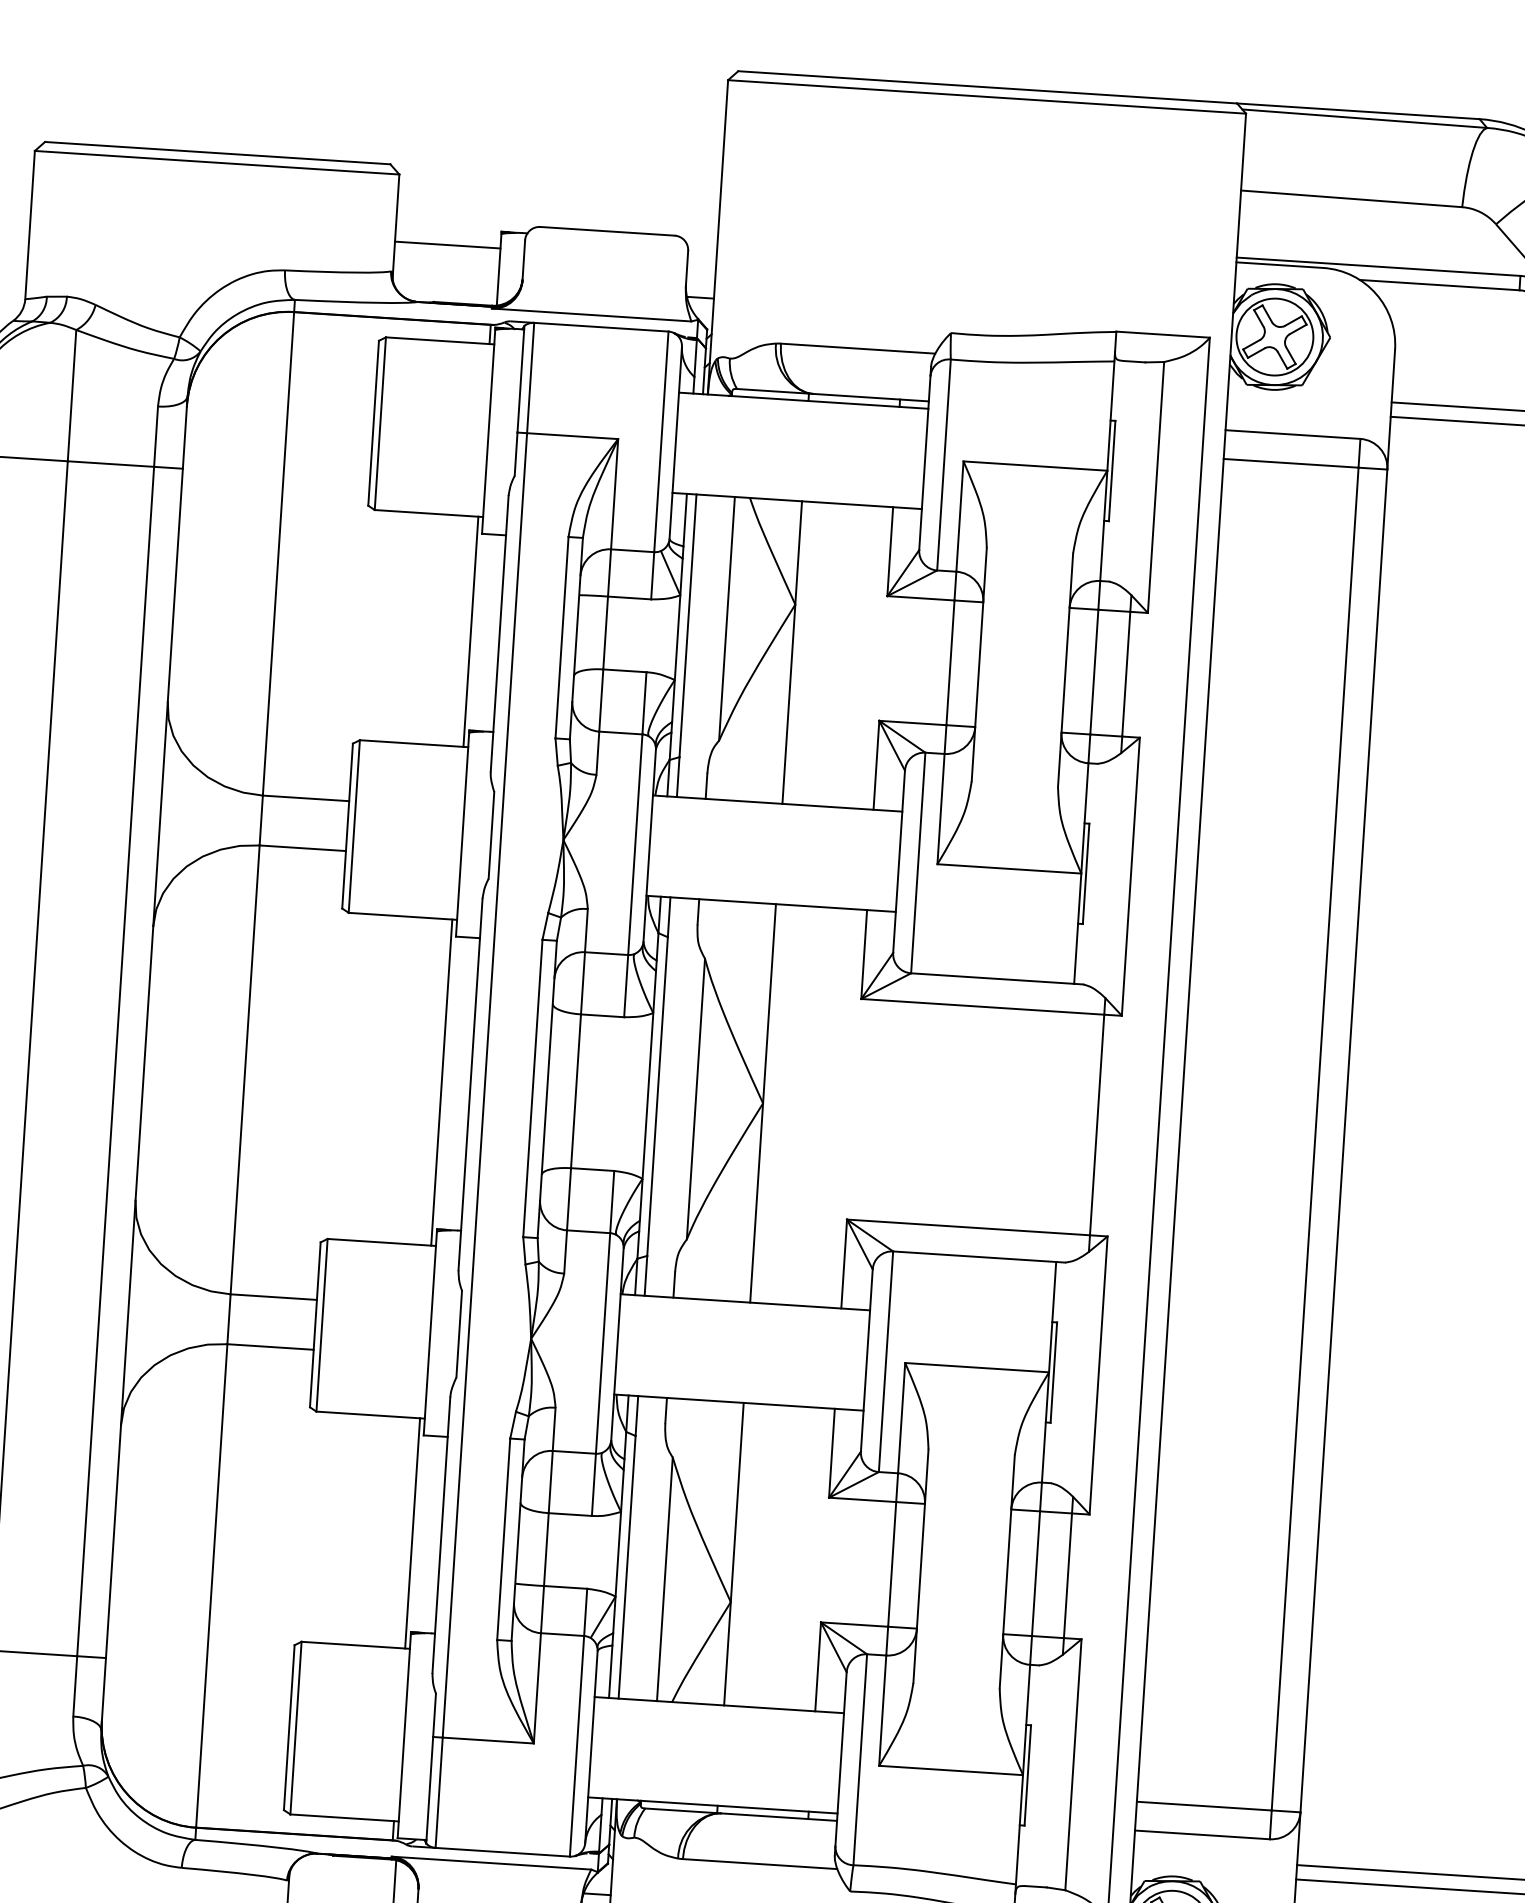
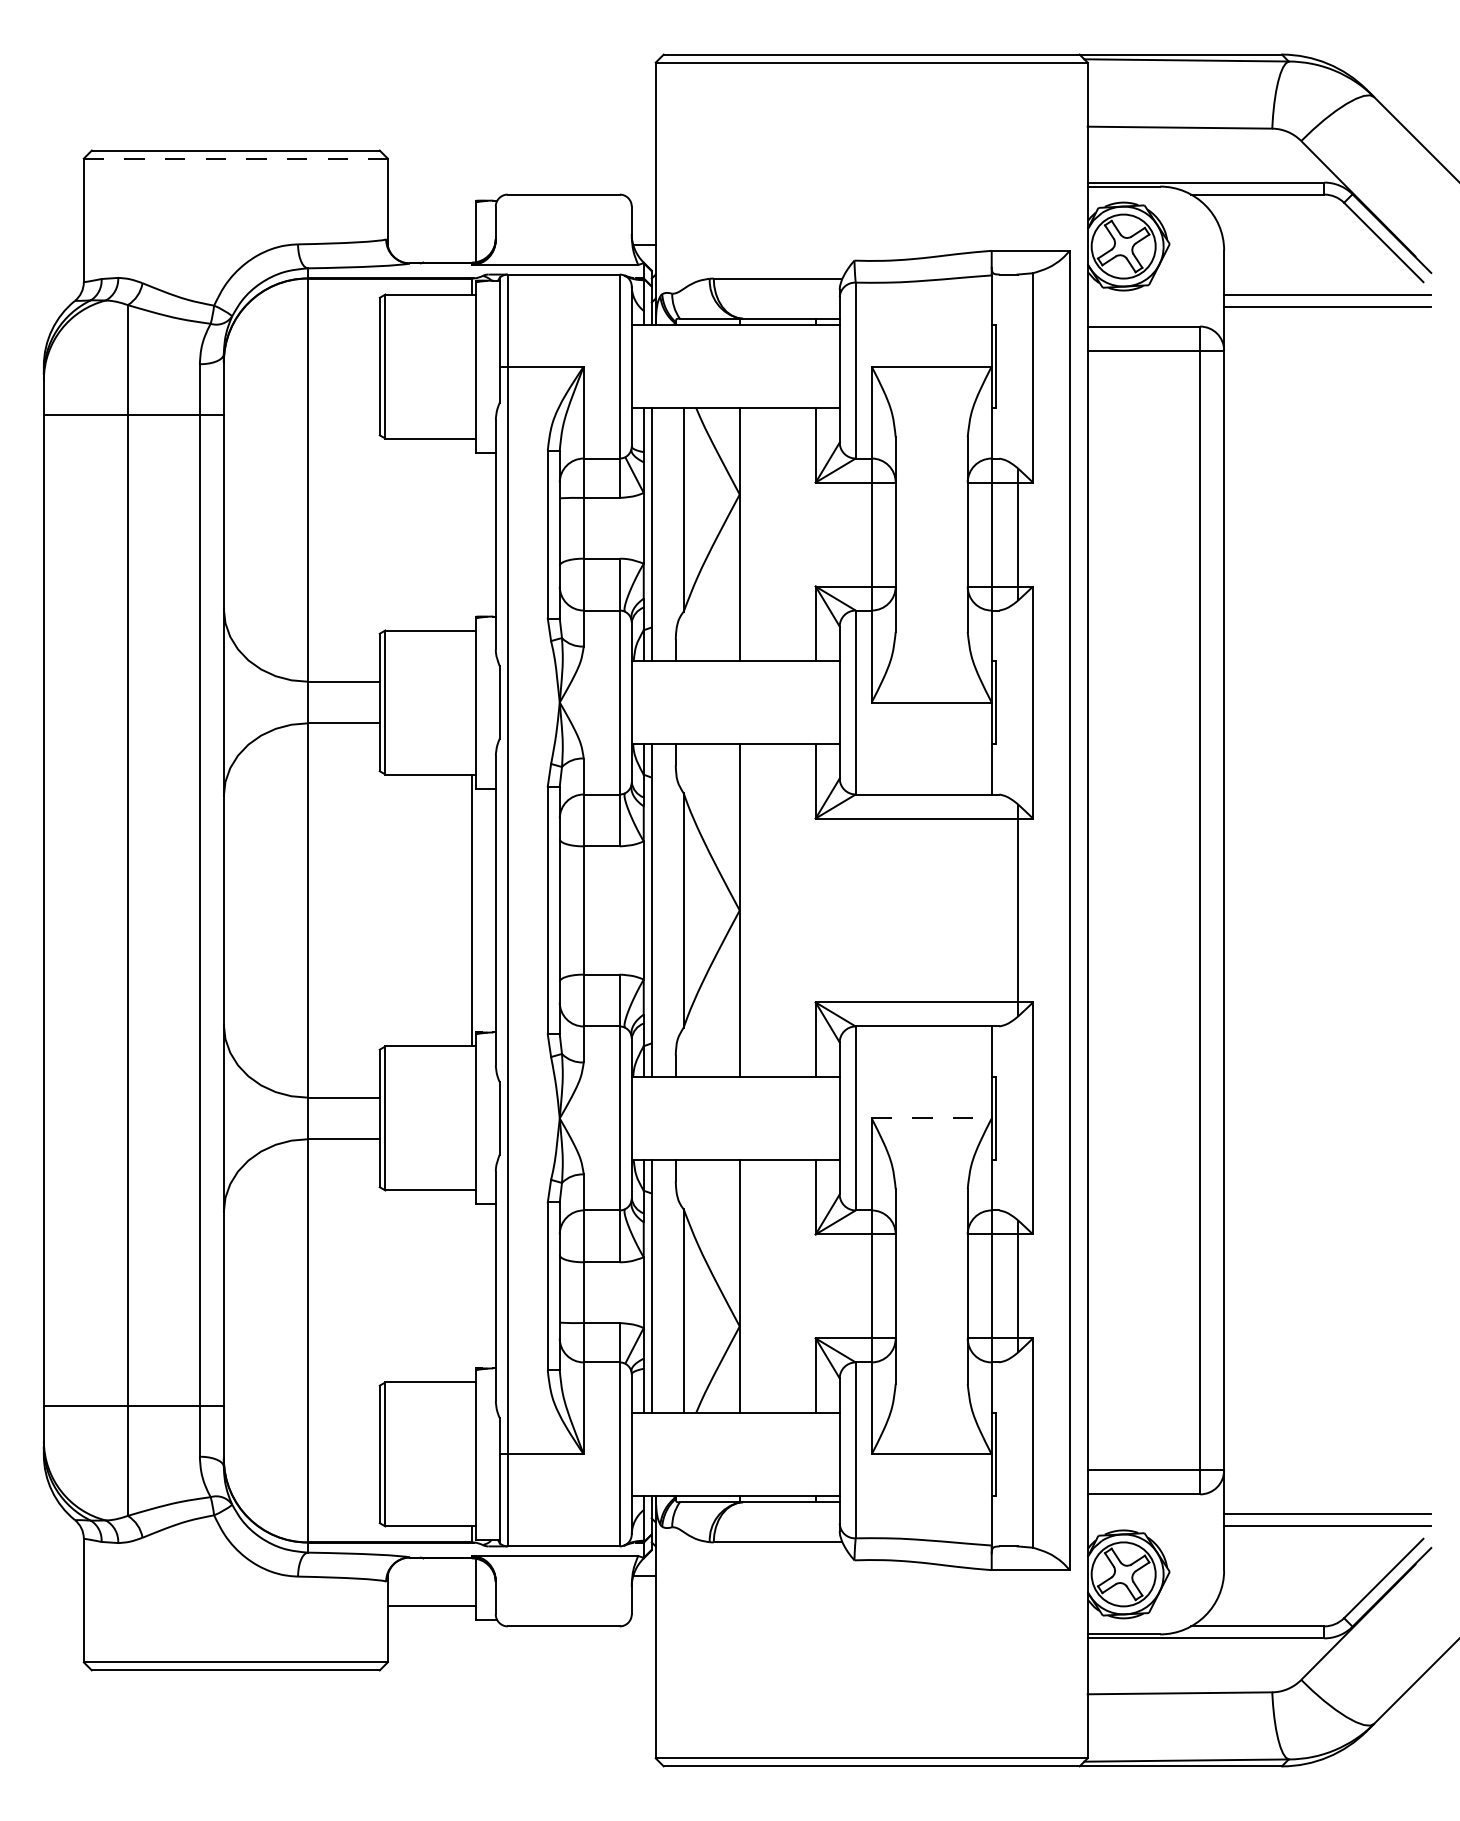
line: (216, 162) -> (235, 158), solid -> dashed
line: (447, 244) -> (431, 214), removed
line: (470, 631) -> (471, 534), removed
line: (976, 1367) -> (931, 1118), solid -> dashed
line: (412, 1533) -> (471, 1286), removed

